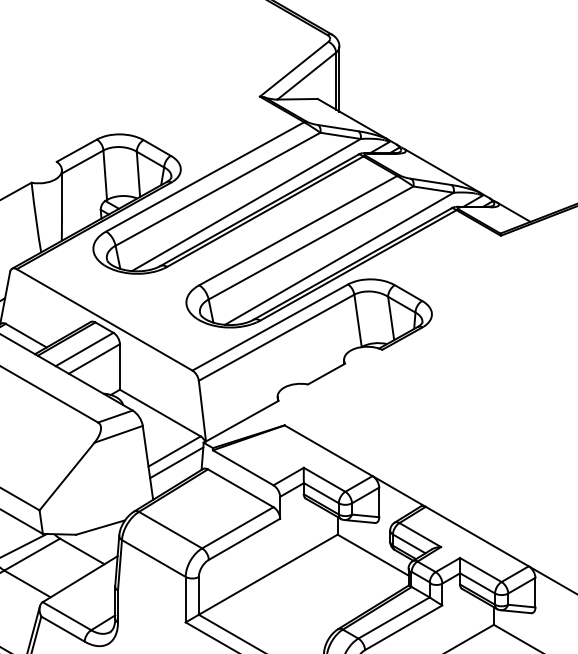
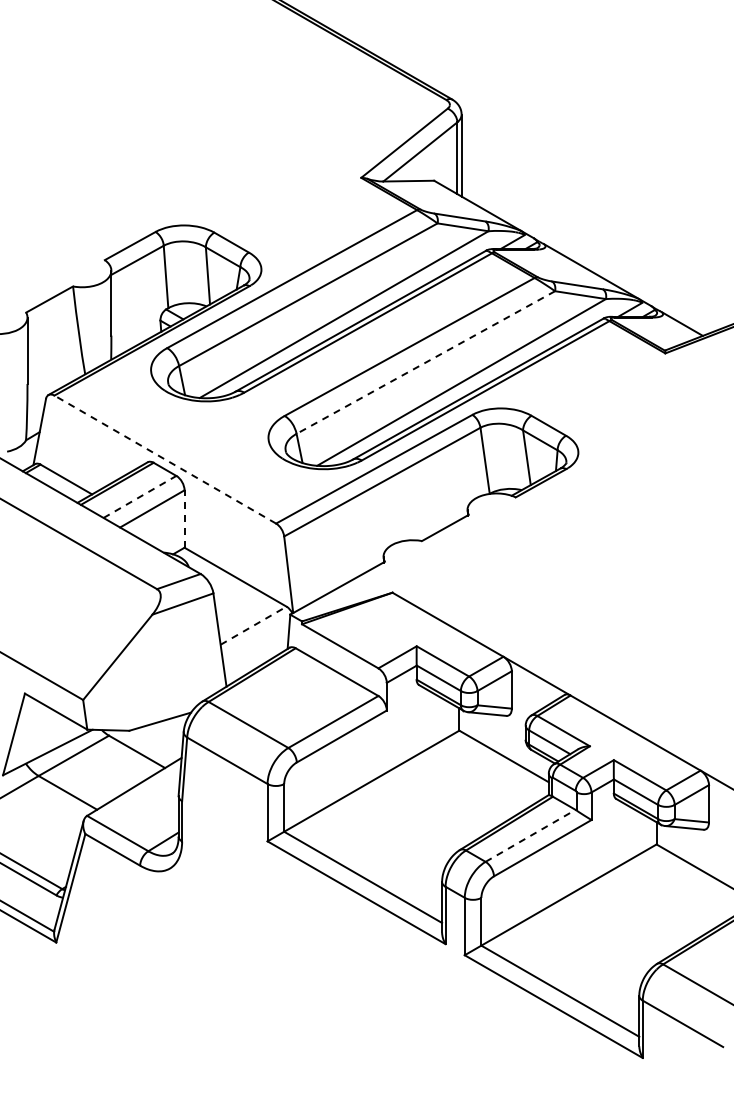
line: (310, 242) -> (425, 362), solid -> dashed
line: (104, 319) -> (165, 459), solid -> dashed
line: (85, 349) -> (140, 496), solid -> dashed
line: (119, 367) -> (184, 519), solid -> dashed
line: (175, 451) -> (254, 625), solid -> dashed
line: (176, 462) -> (255, 639), removed
line: (394, 617) -> (530, 835), solid -> dashed

